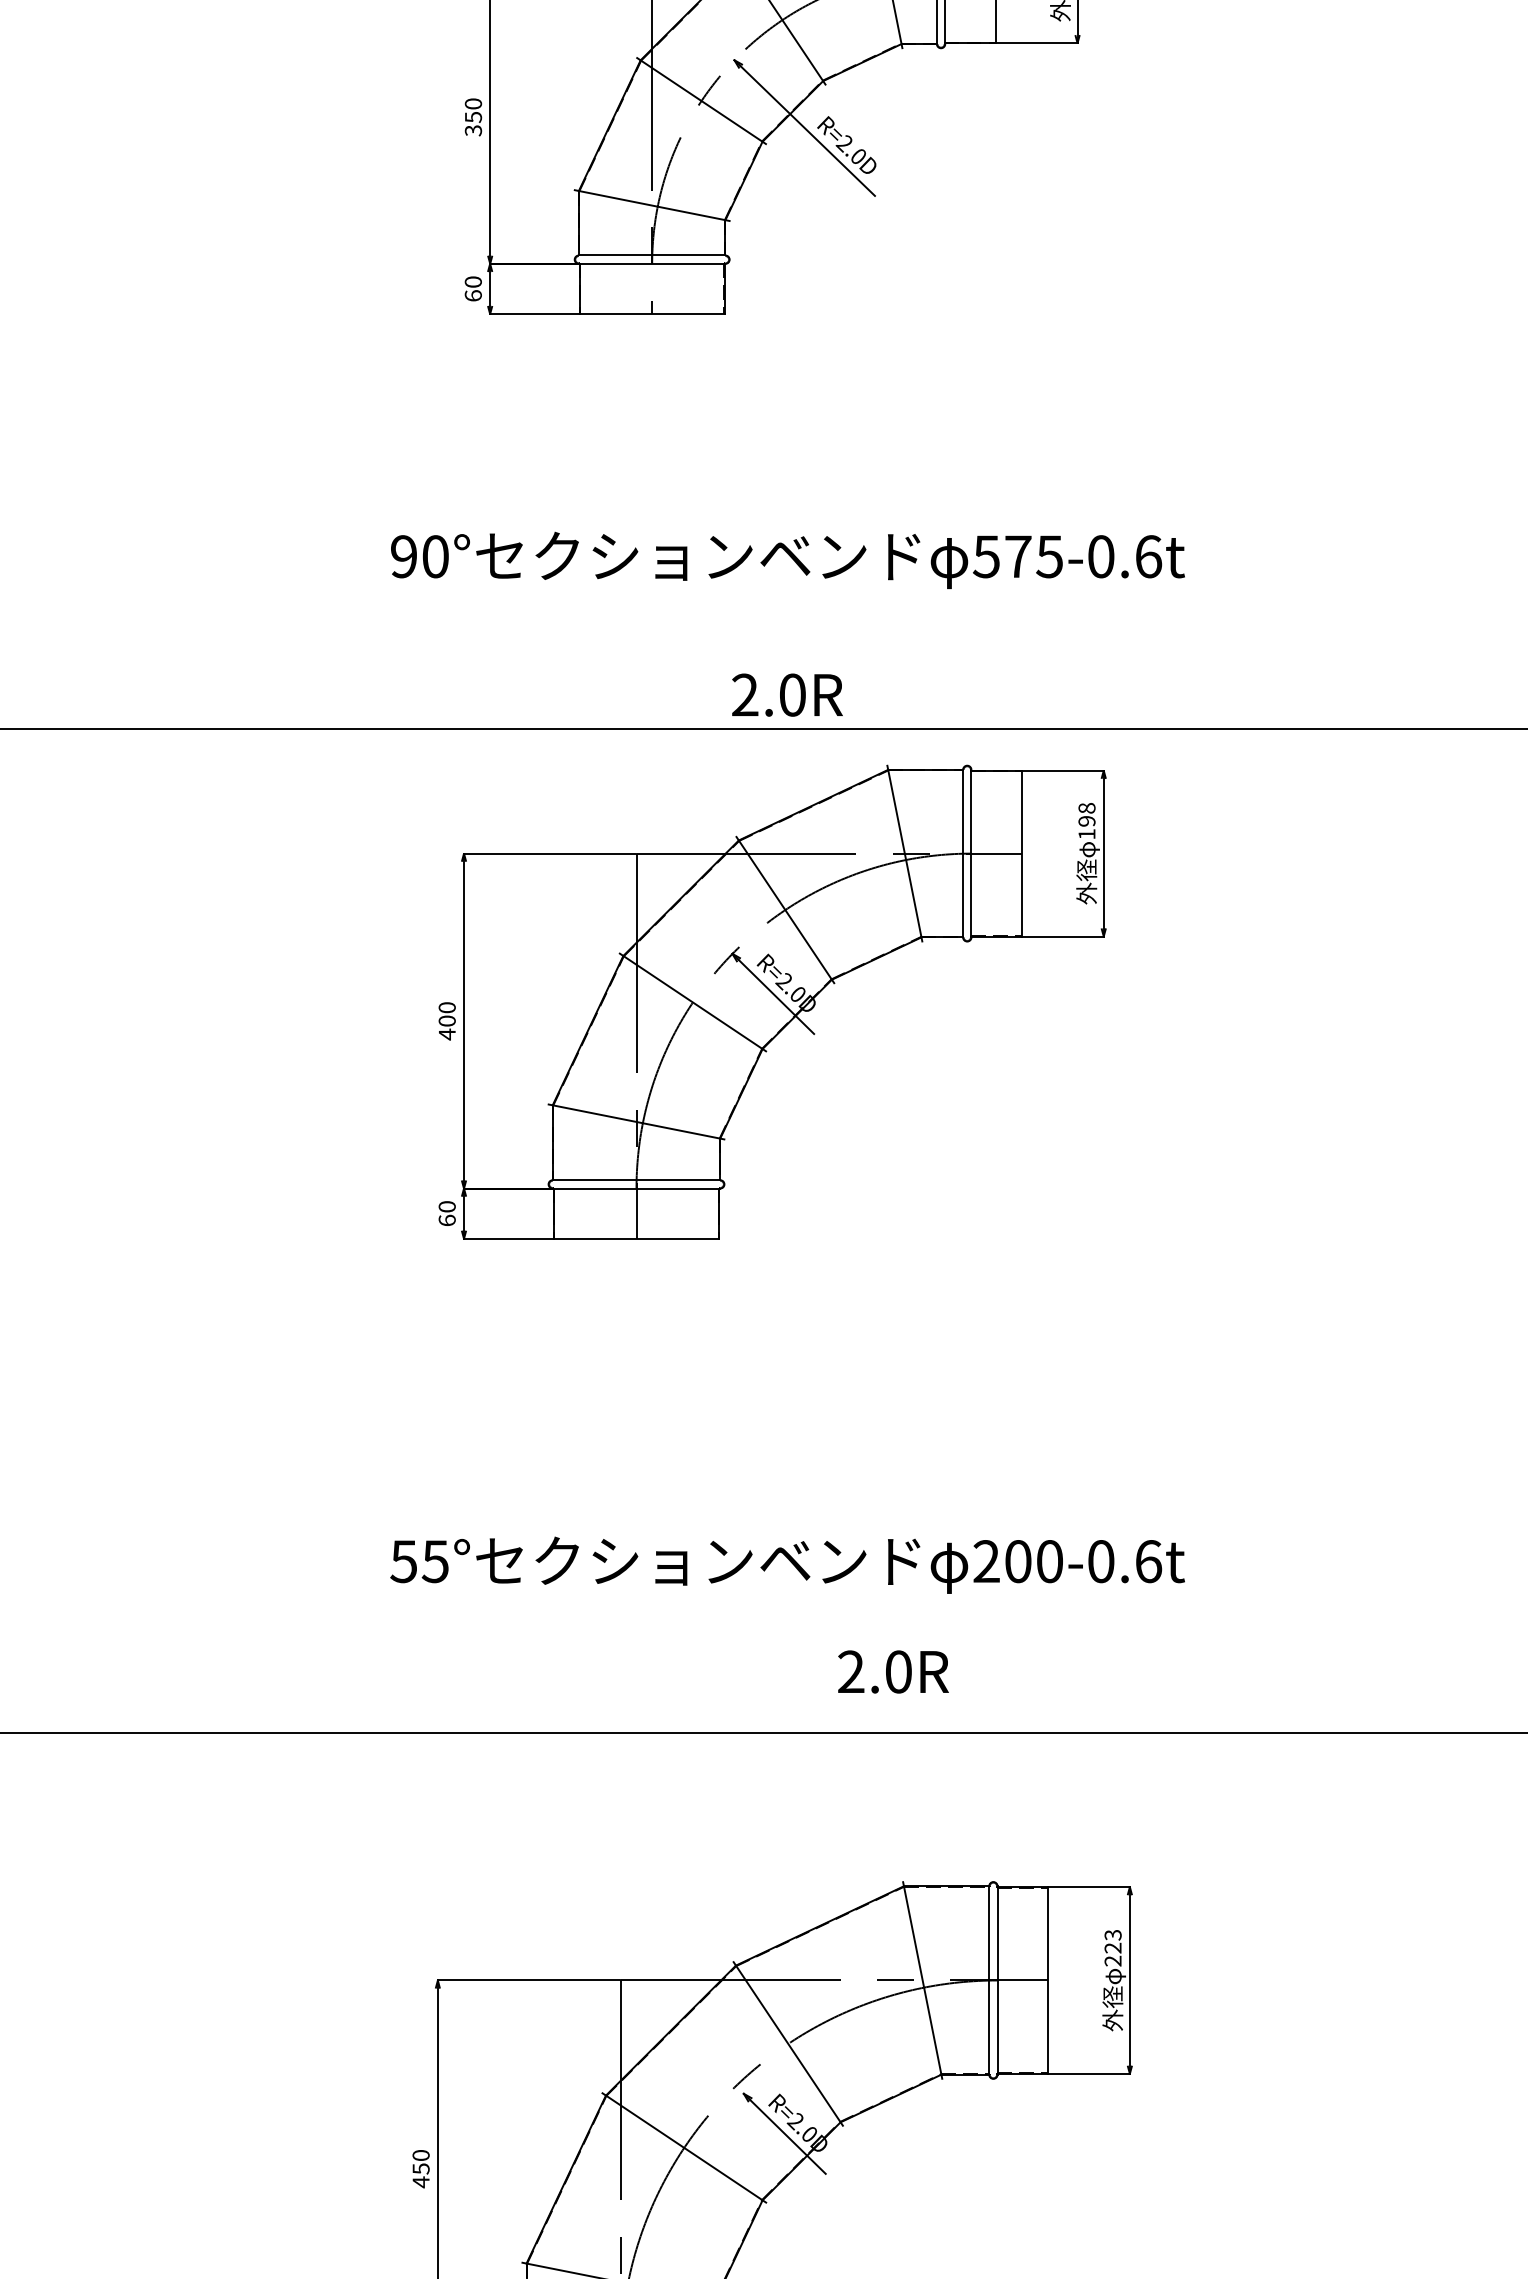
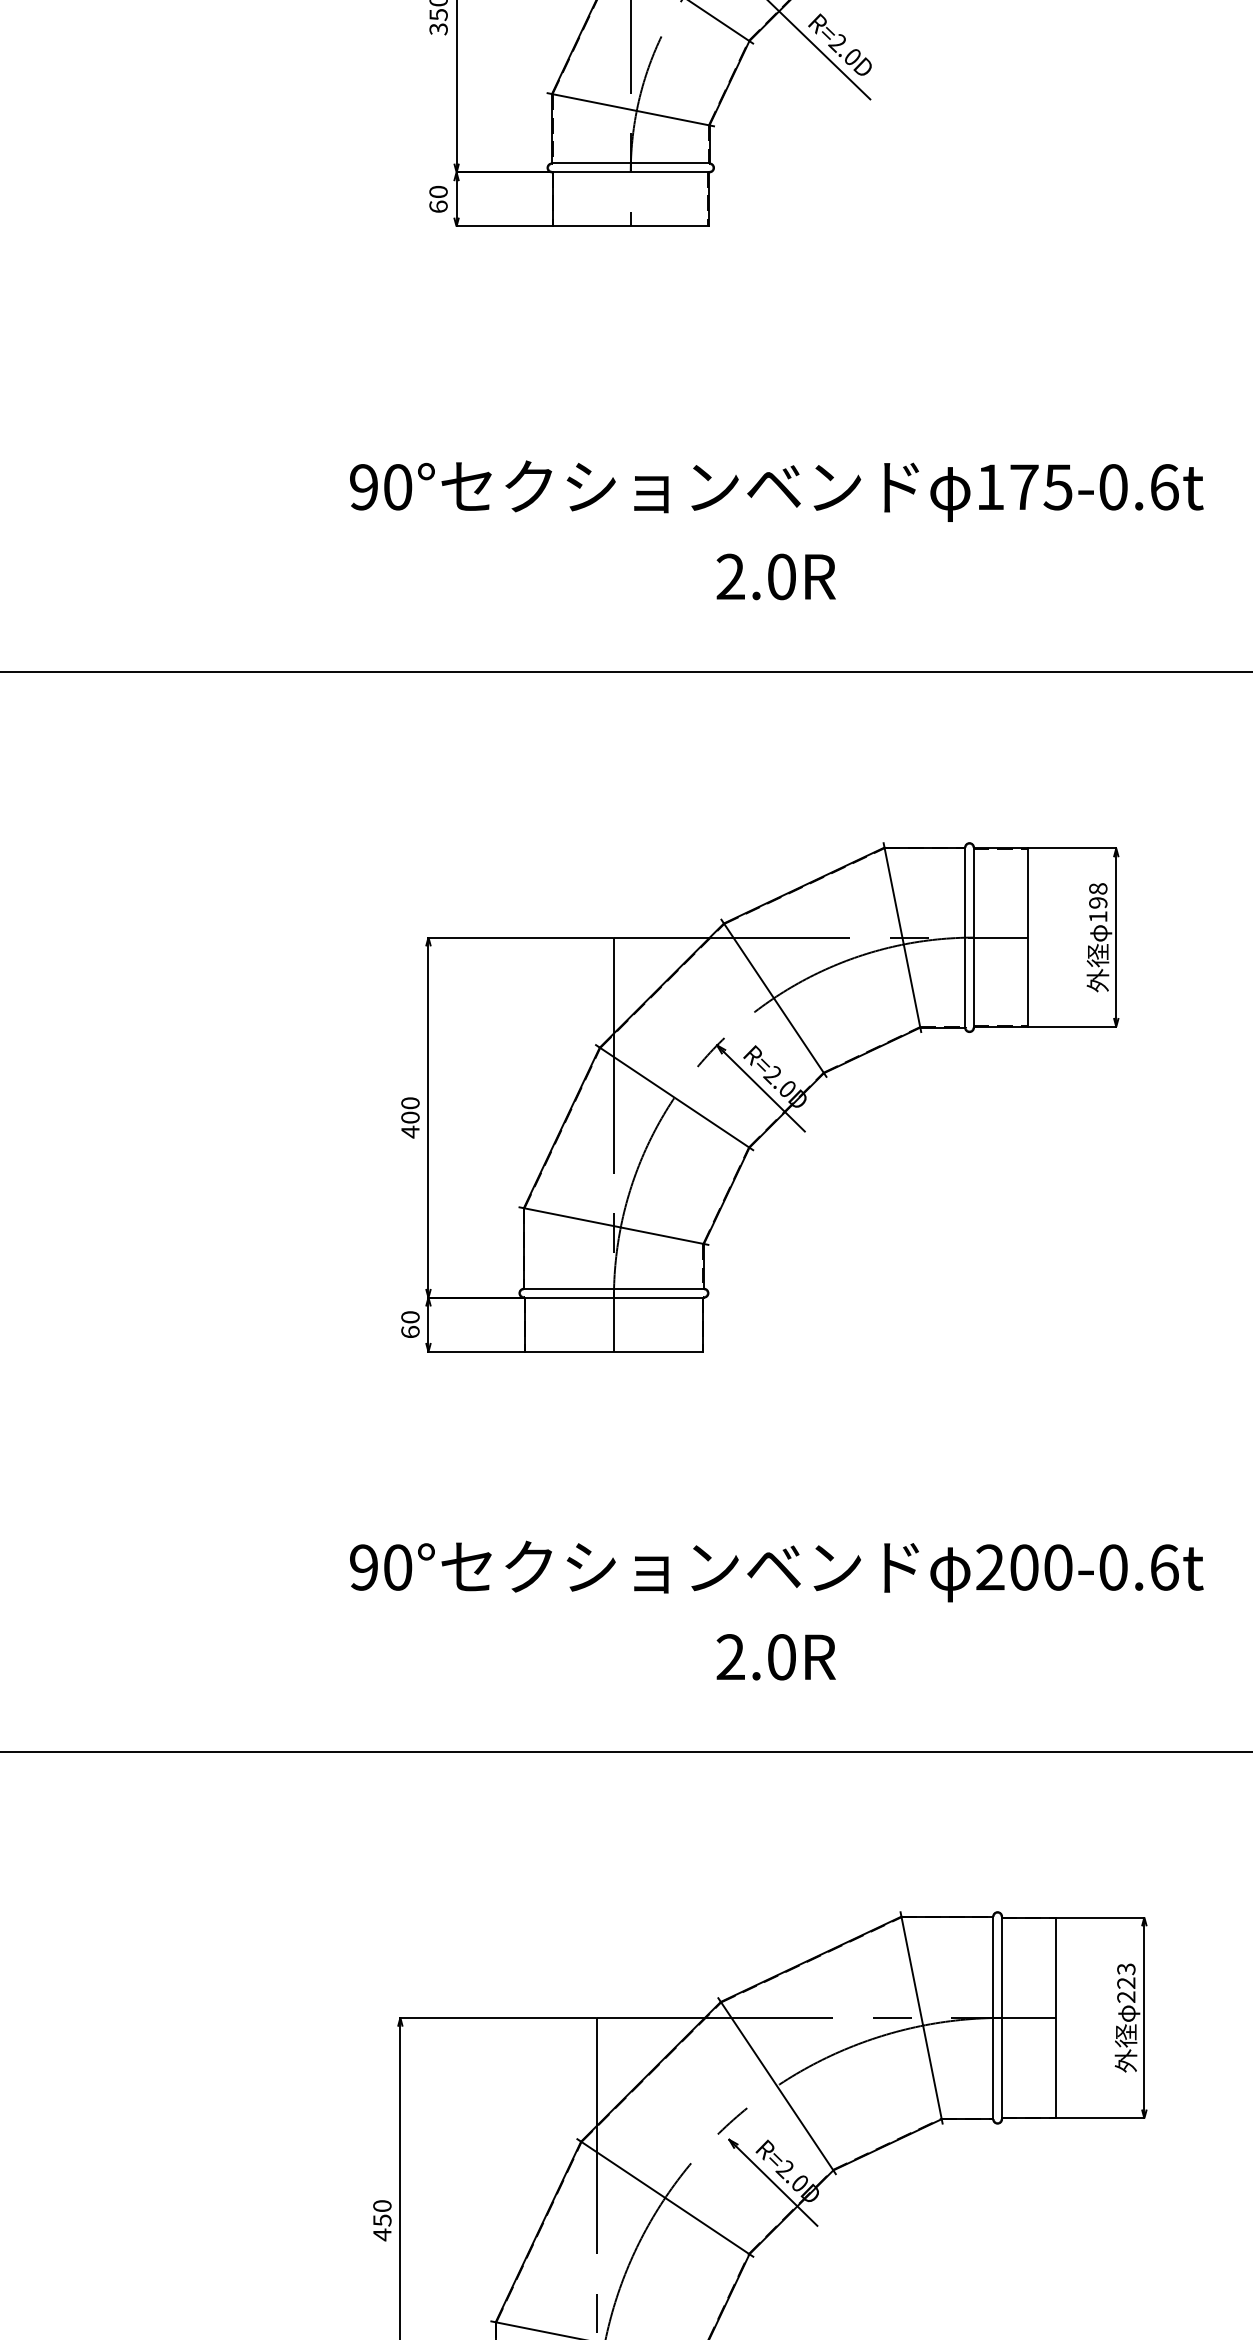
text: (985, 556) -> (989, 487), 575-0.6t -> 175-0.6t
text: (787, 694) -> (776, 576), moved
part: (772, 1001) -> (760, 1096), moved
text: (419, 1561) -> (380, 1567), 55° -> 90°
text: (893, 1671) -> (776, 1656), moved

